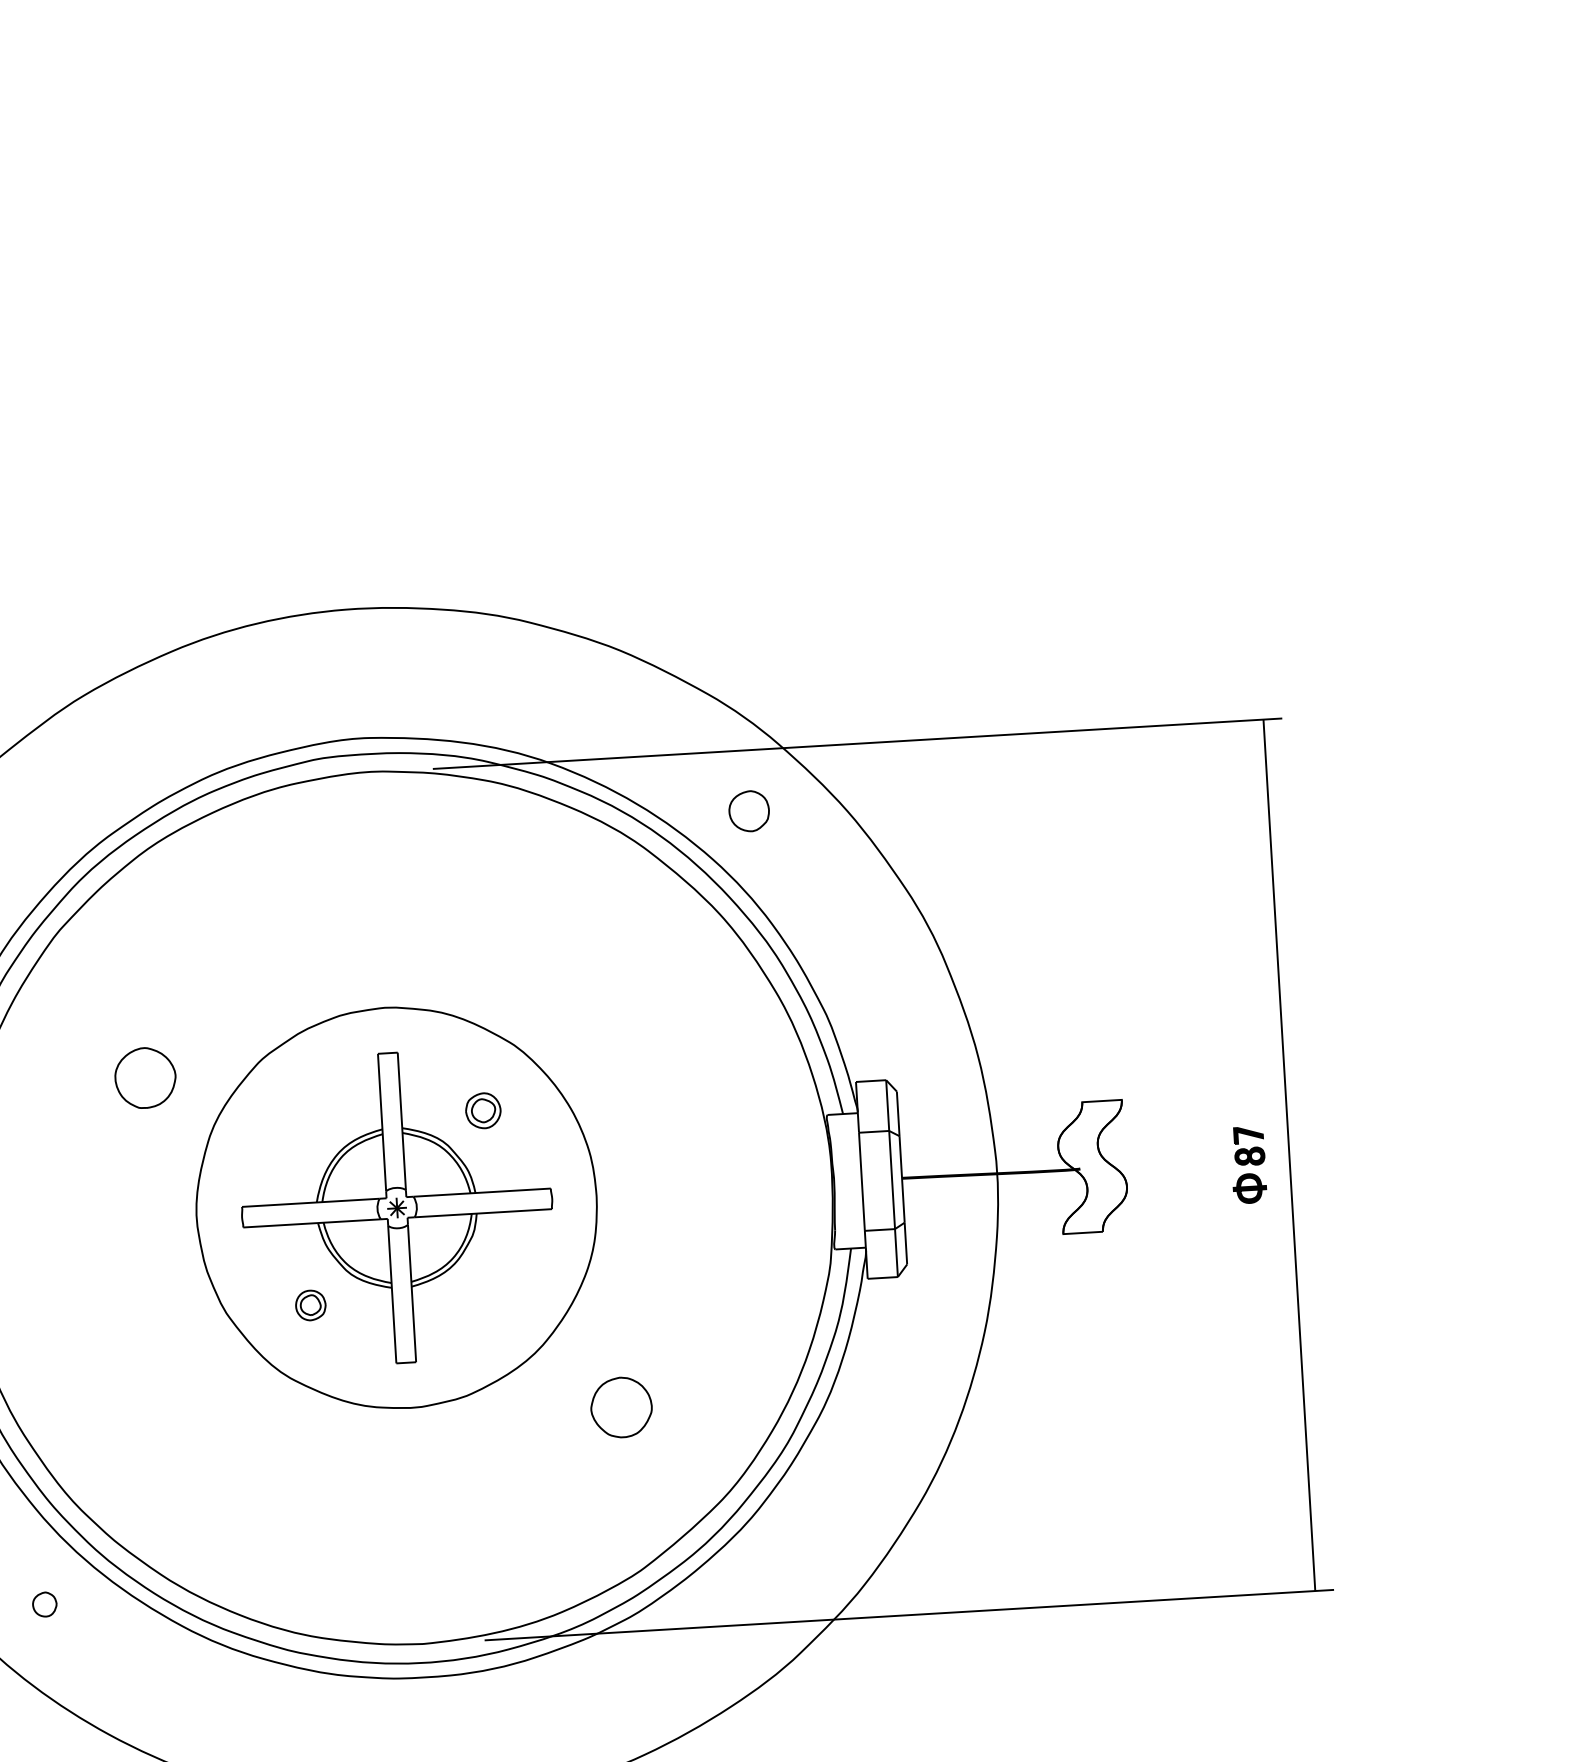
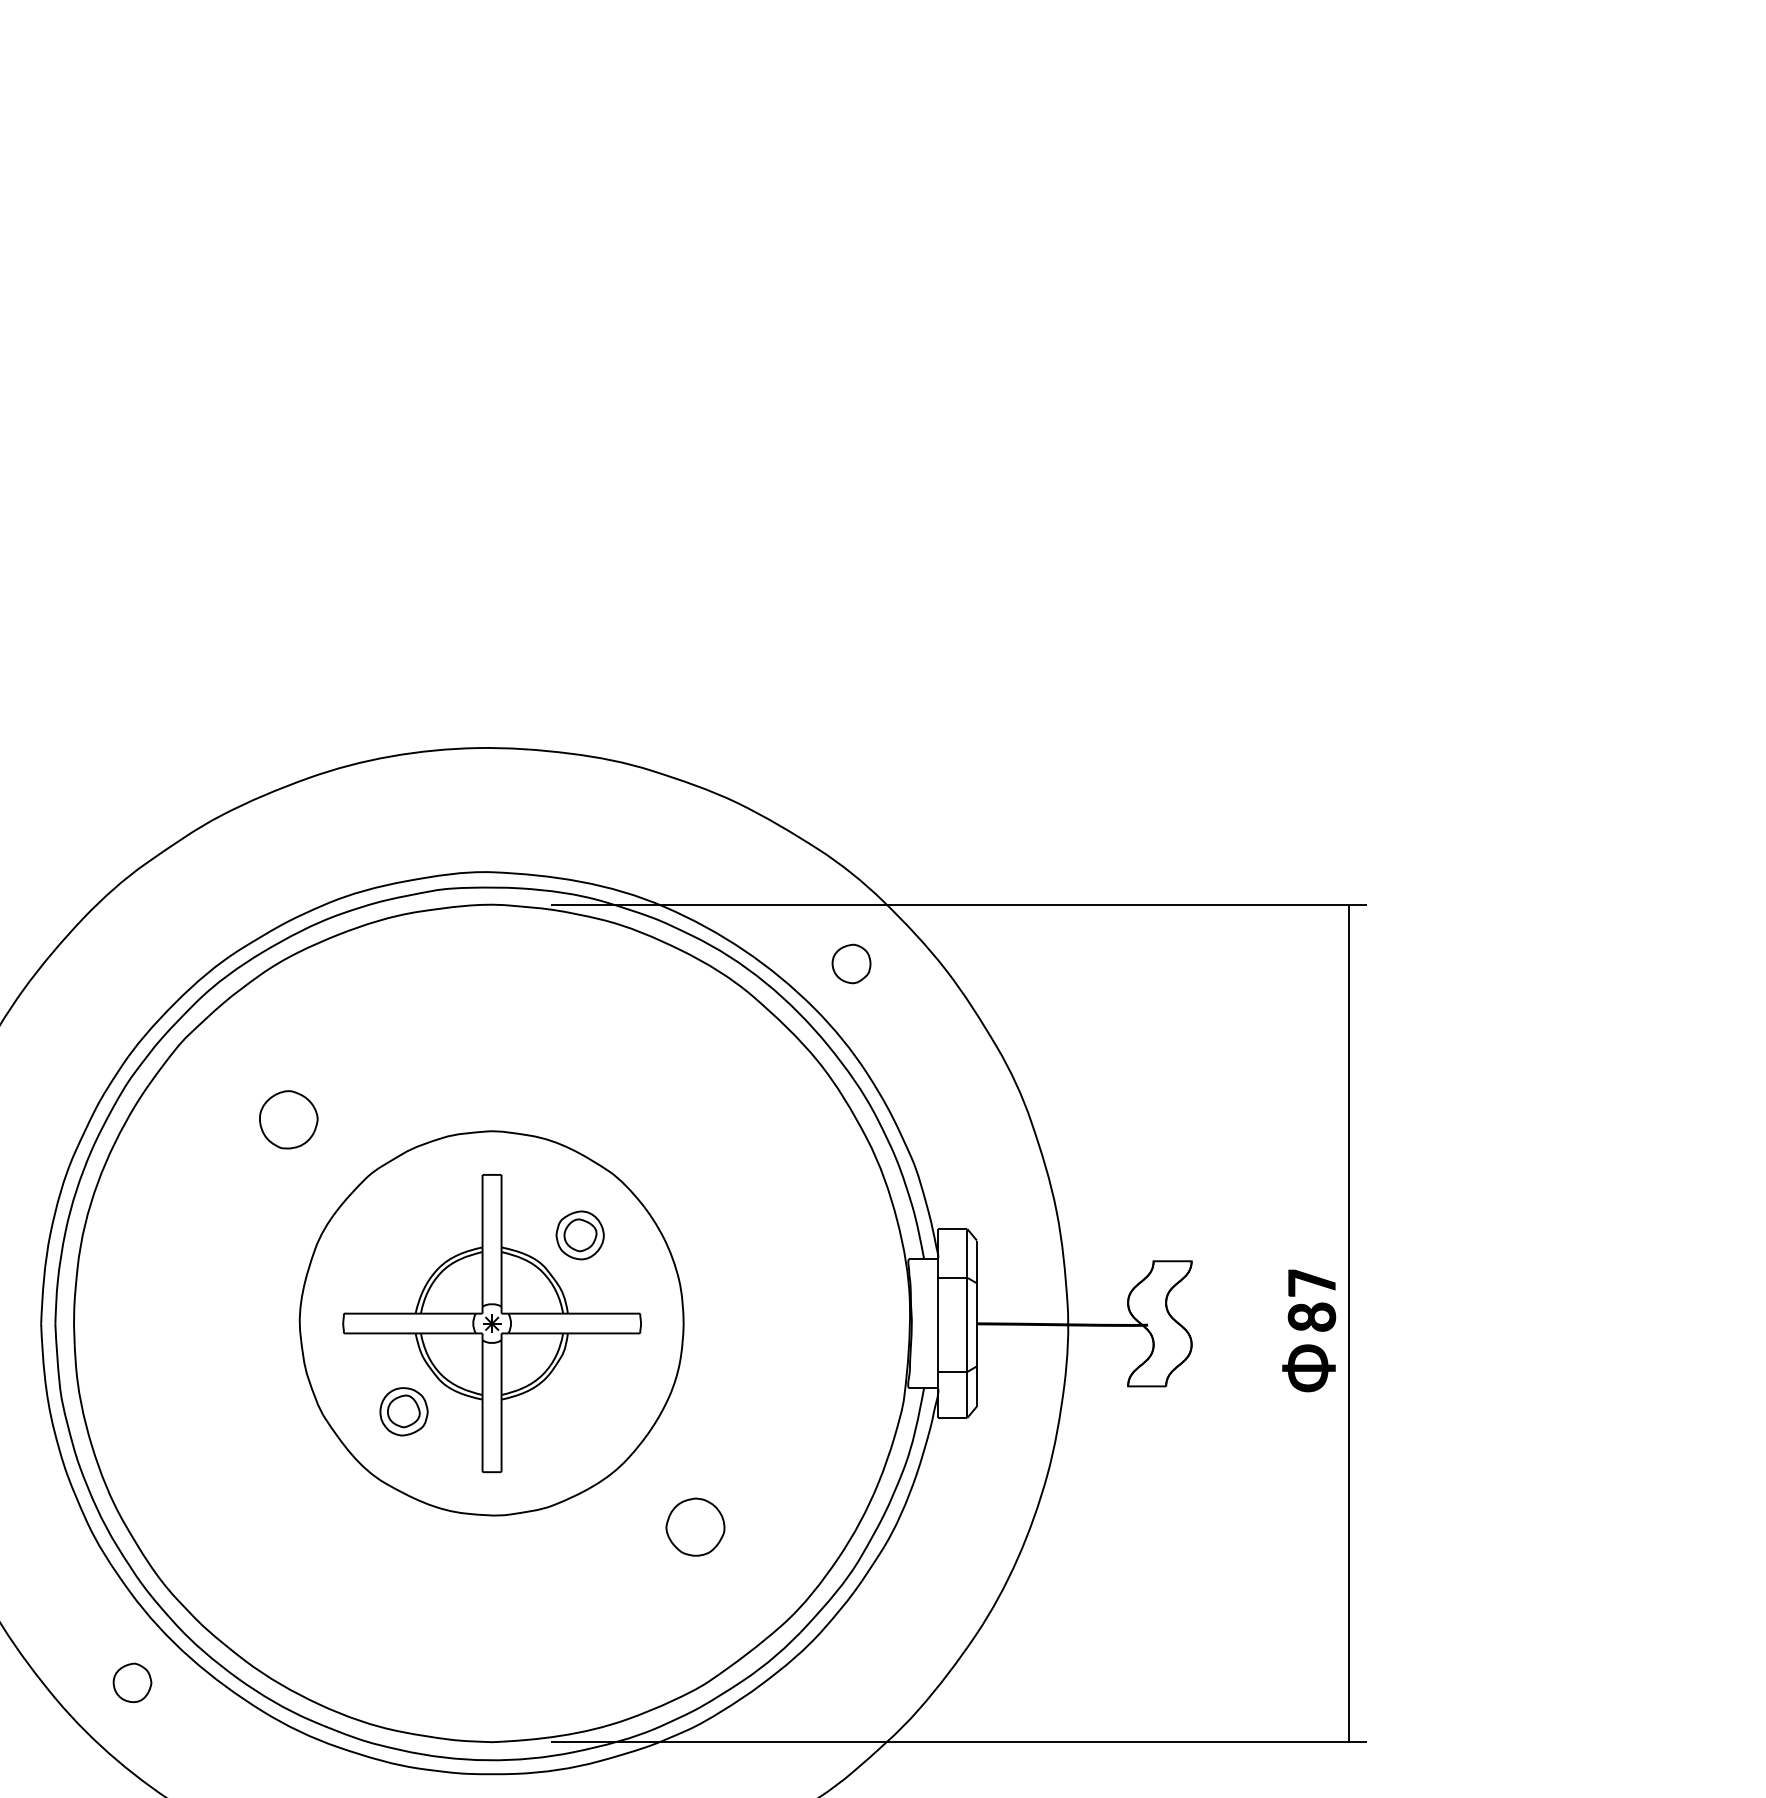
part: (145, 1077) -> (288, 1119), moved
part: (482, 1110) -> (579, 1235), size x1.43
part: (1248, 1164) -> (1309, 1330), size x1.67
part: (310, 1305) -> (403, 1411), size x1.67
part: (44, 1604) -> (132, 1682), size x1.67

